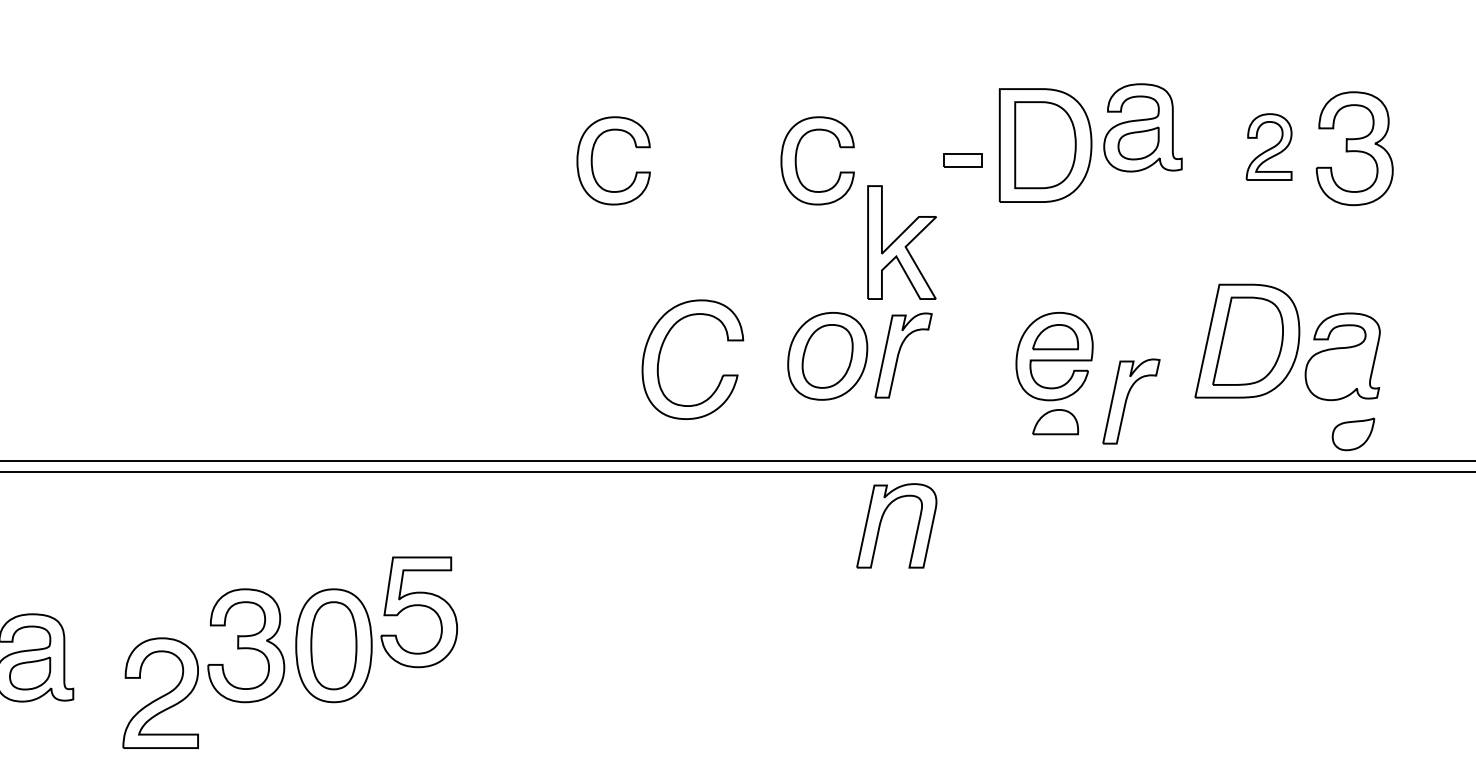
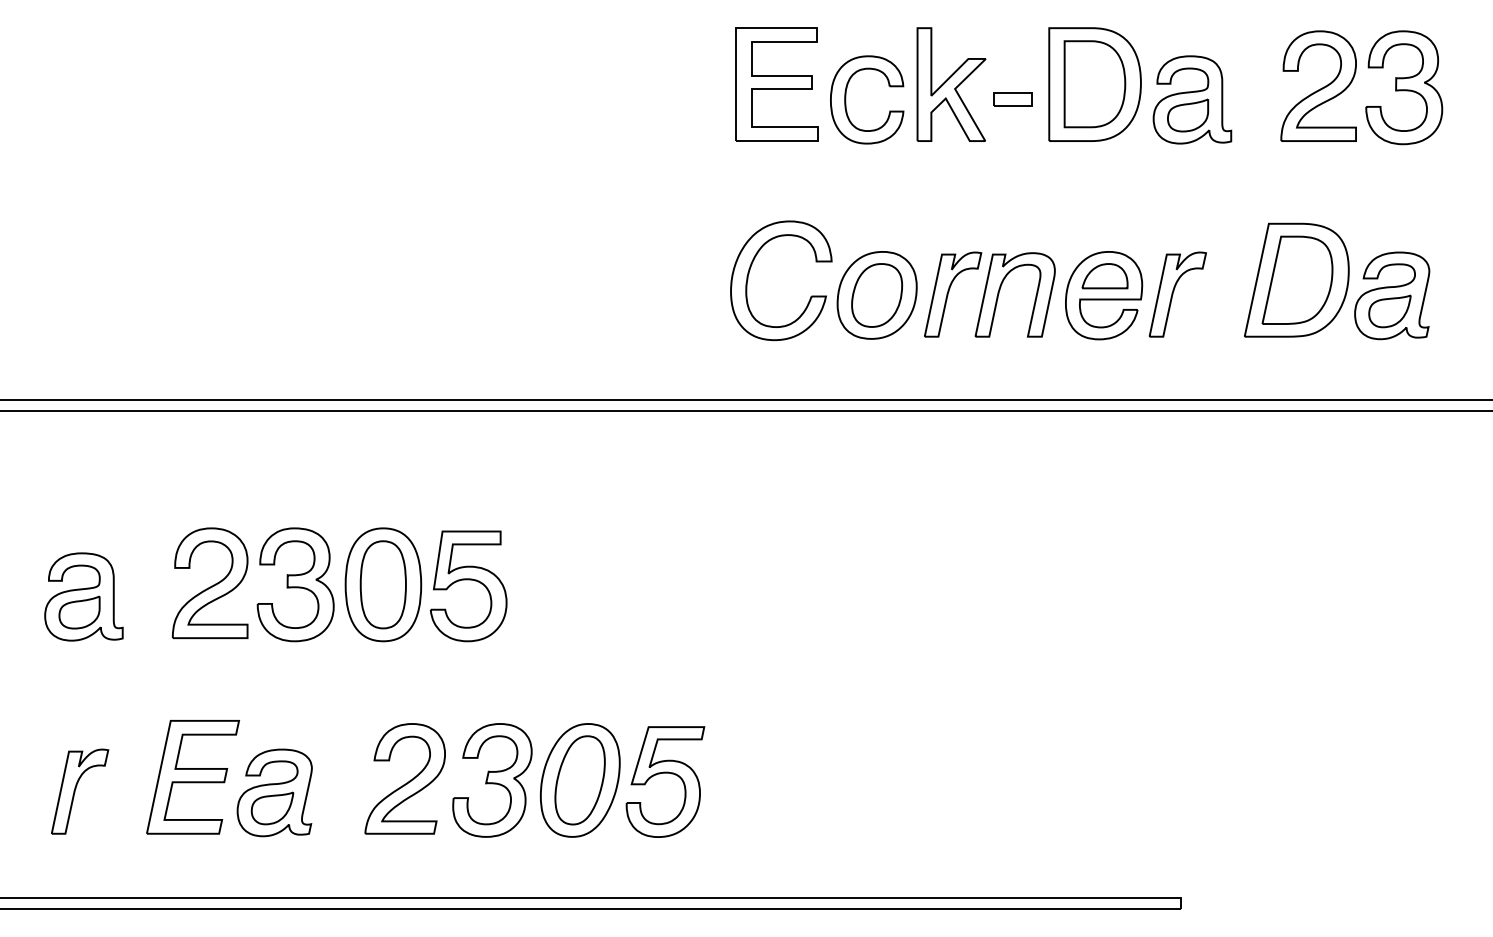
part: (1143, 127) -> (1192, 99), moved
part: (727, 145) -> (776, 84), added
part: (1269, 146) -> (1318, 85), size x1.67
part: (593, 160) -> (642, 99), removed
part: (902, 242) -> (951, 84), moved
part: (661, 353) -> (749, 274), moved
part: (1131, 401) -> (1177, 294), moved
part: (1055, 422) -> (1104, 361), removed
part: (1353, 434) -> (1389, 311), moved
part: (882, 521) -> (1000, 290), moved
part: (419, 612) -> (468, 586), moved
part: (160, 693) -> (209, 583), moved

